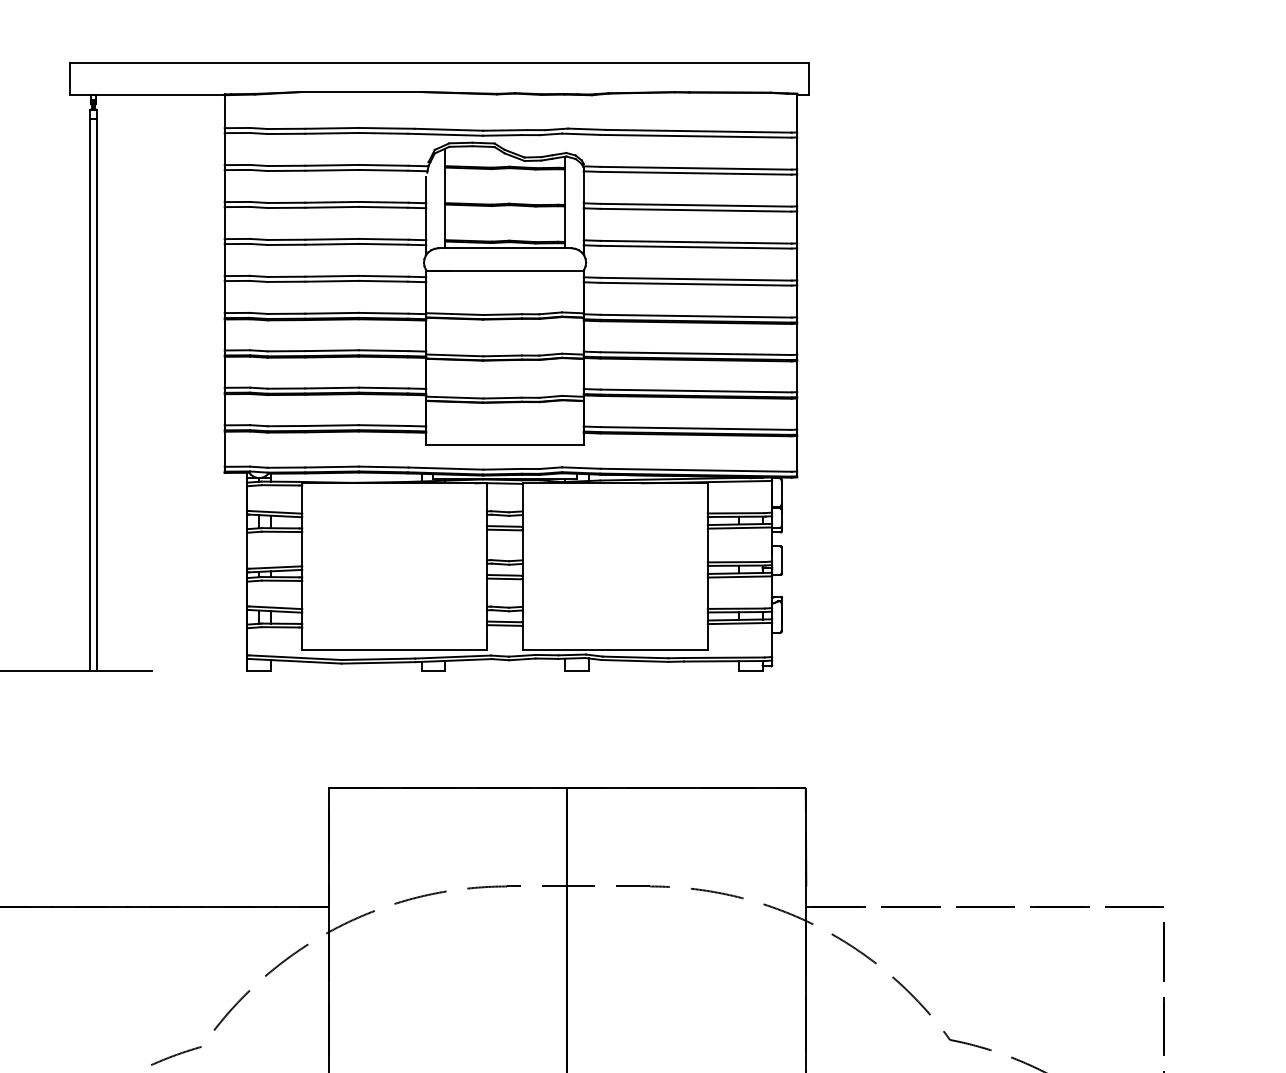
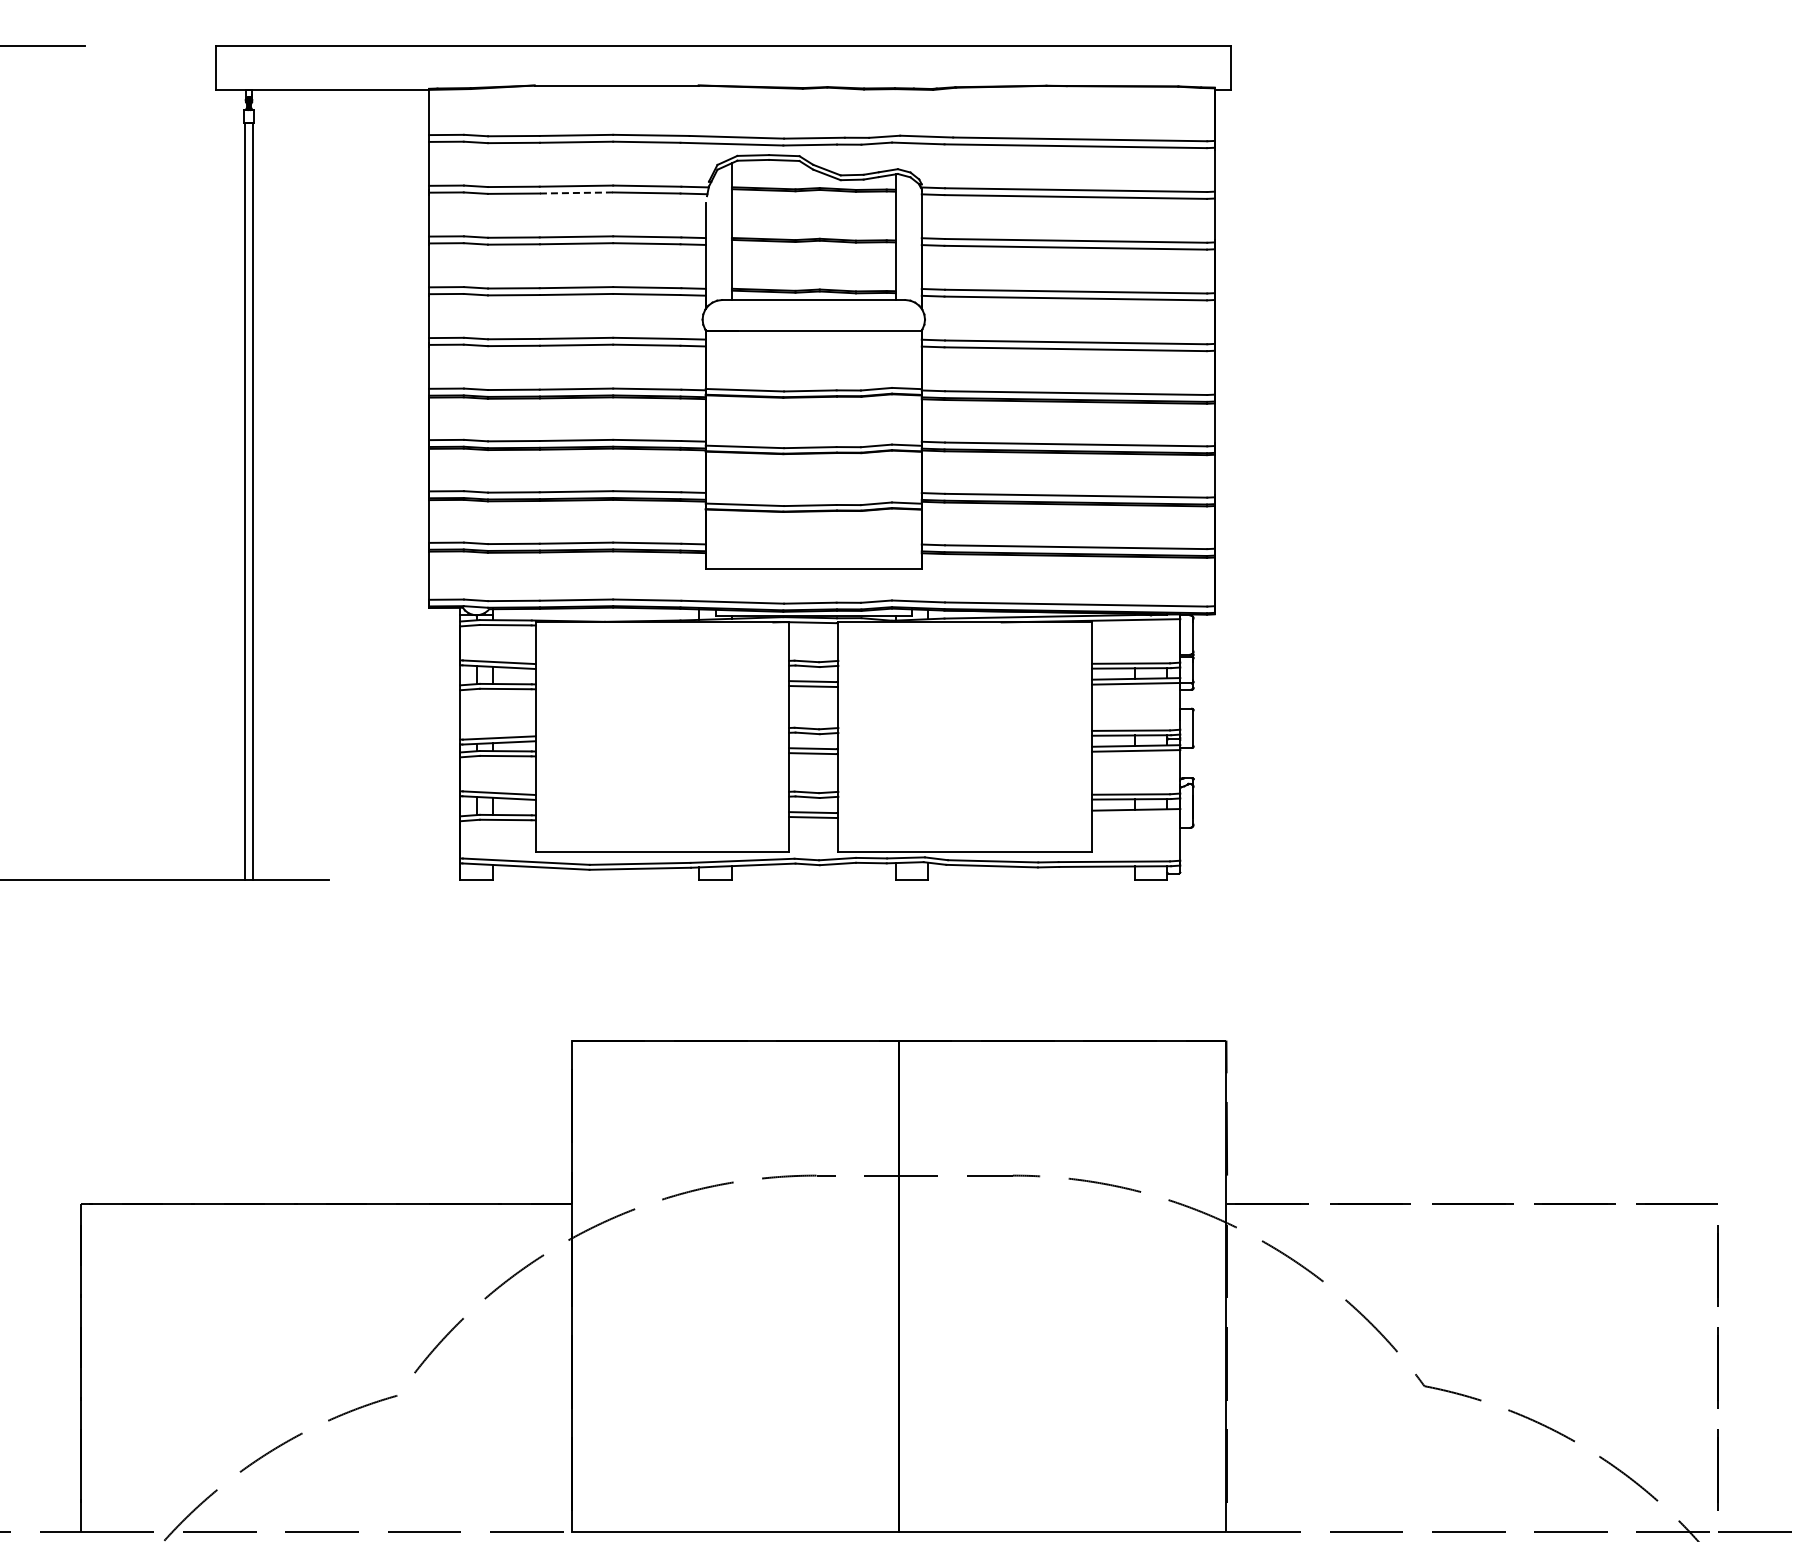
line: (332, 169) -> (576, 192), solid -> dashed
line: (740, 623) -> (1136, 814), removed

